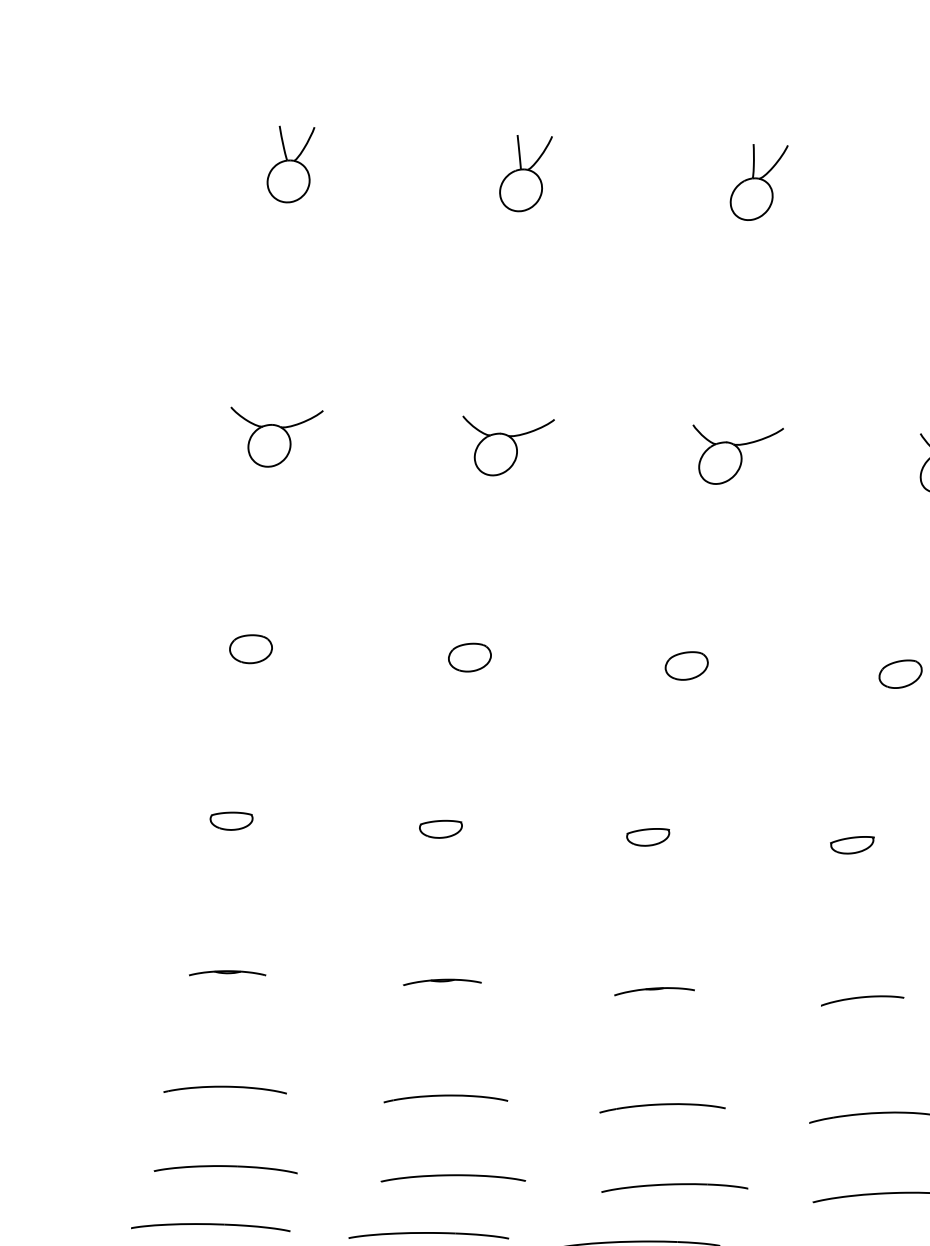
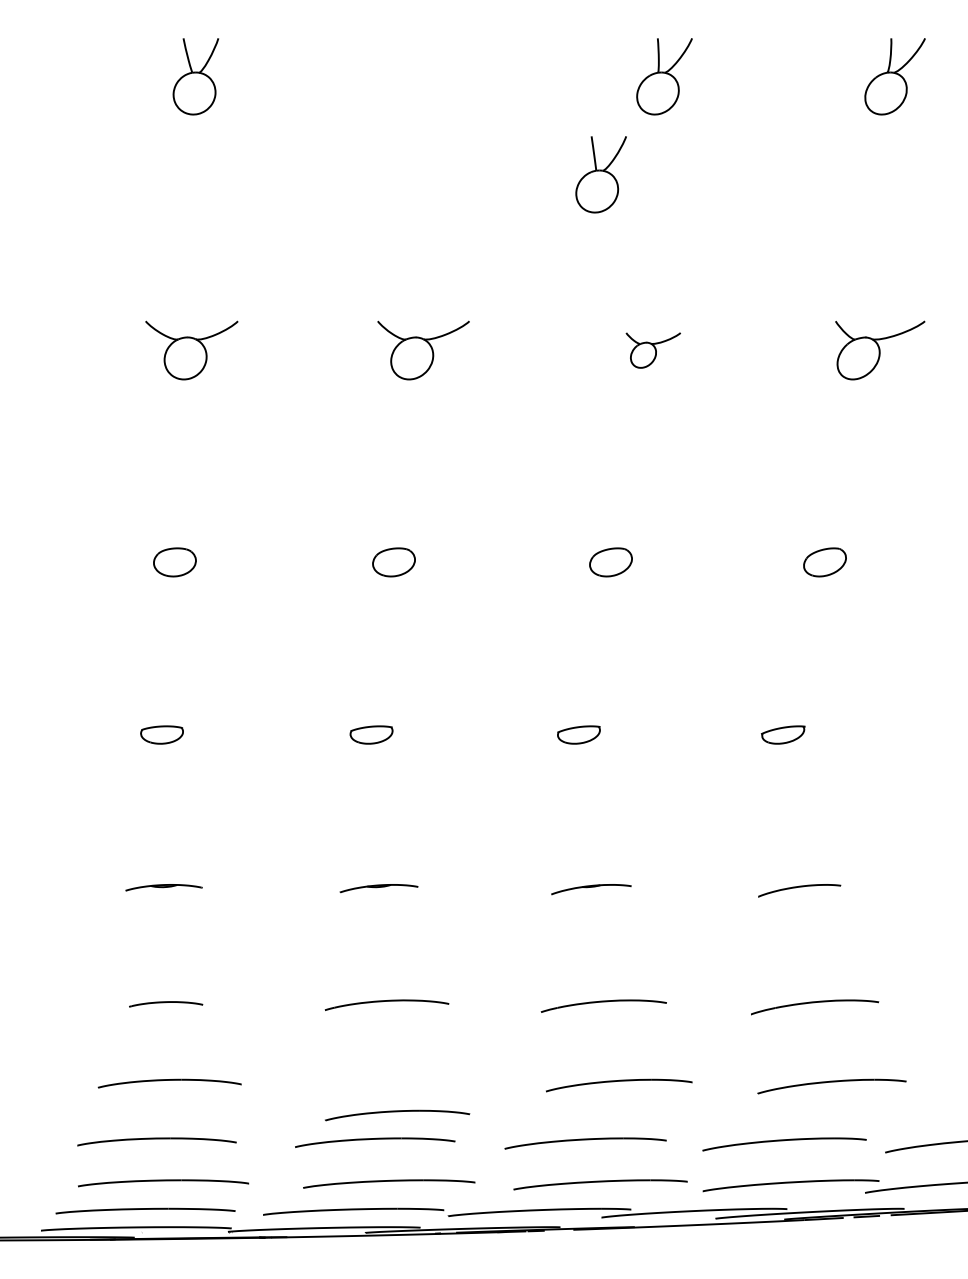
part: (525, 173) -> (600, 174), moved
part: (737, 455) -> (653, 350), size x0.6
part: (224, 1090) -> (165, 1004), size x0.6
part: (453, 1179) -> (397, 1115), moved

